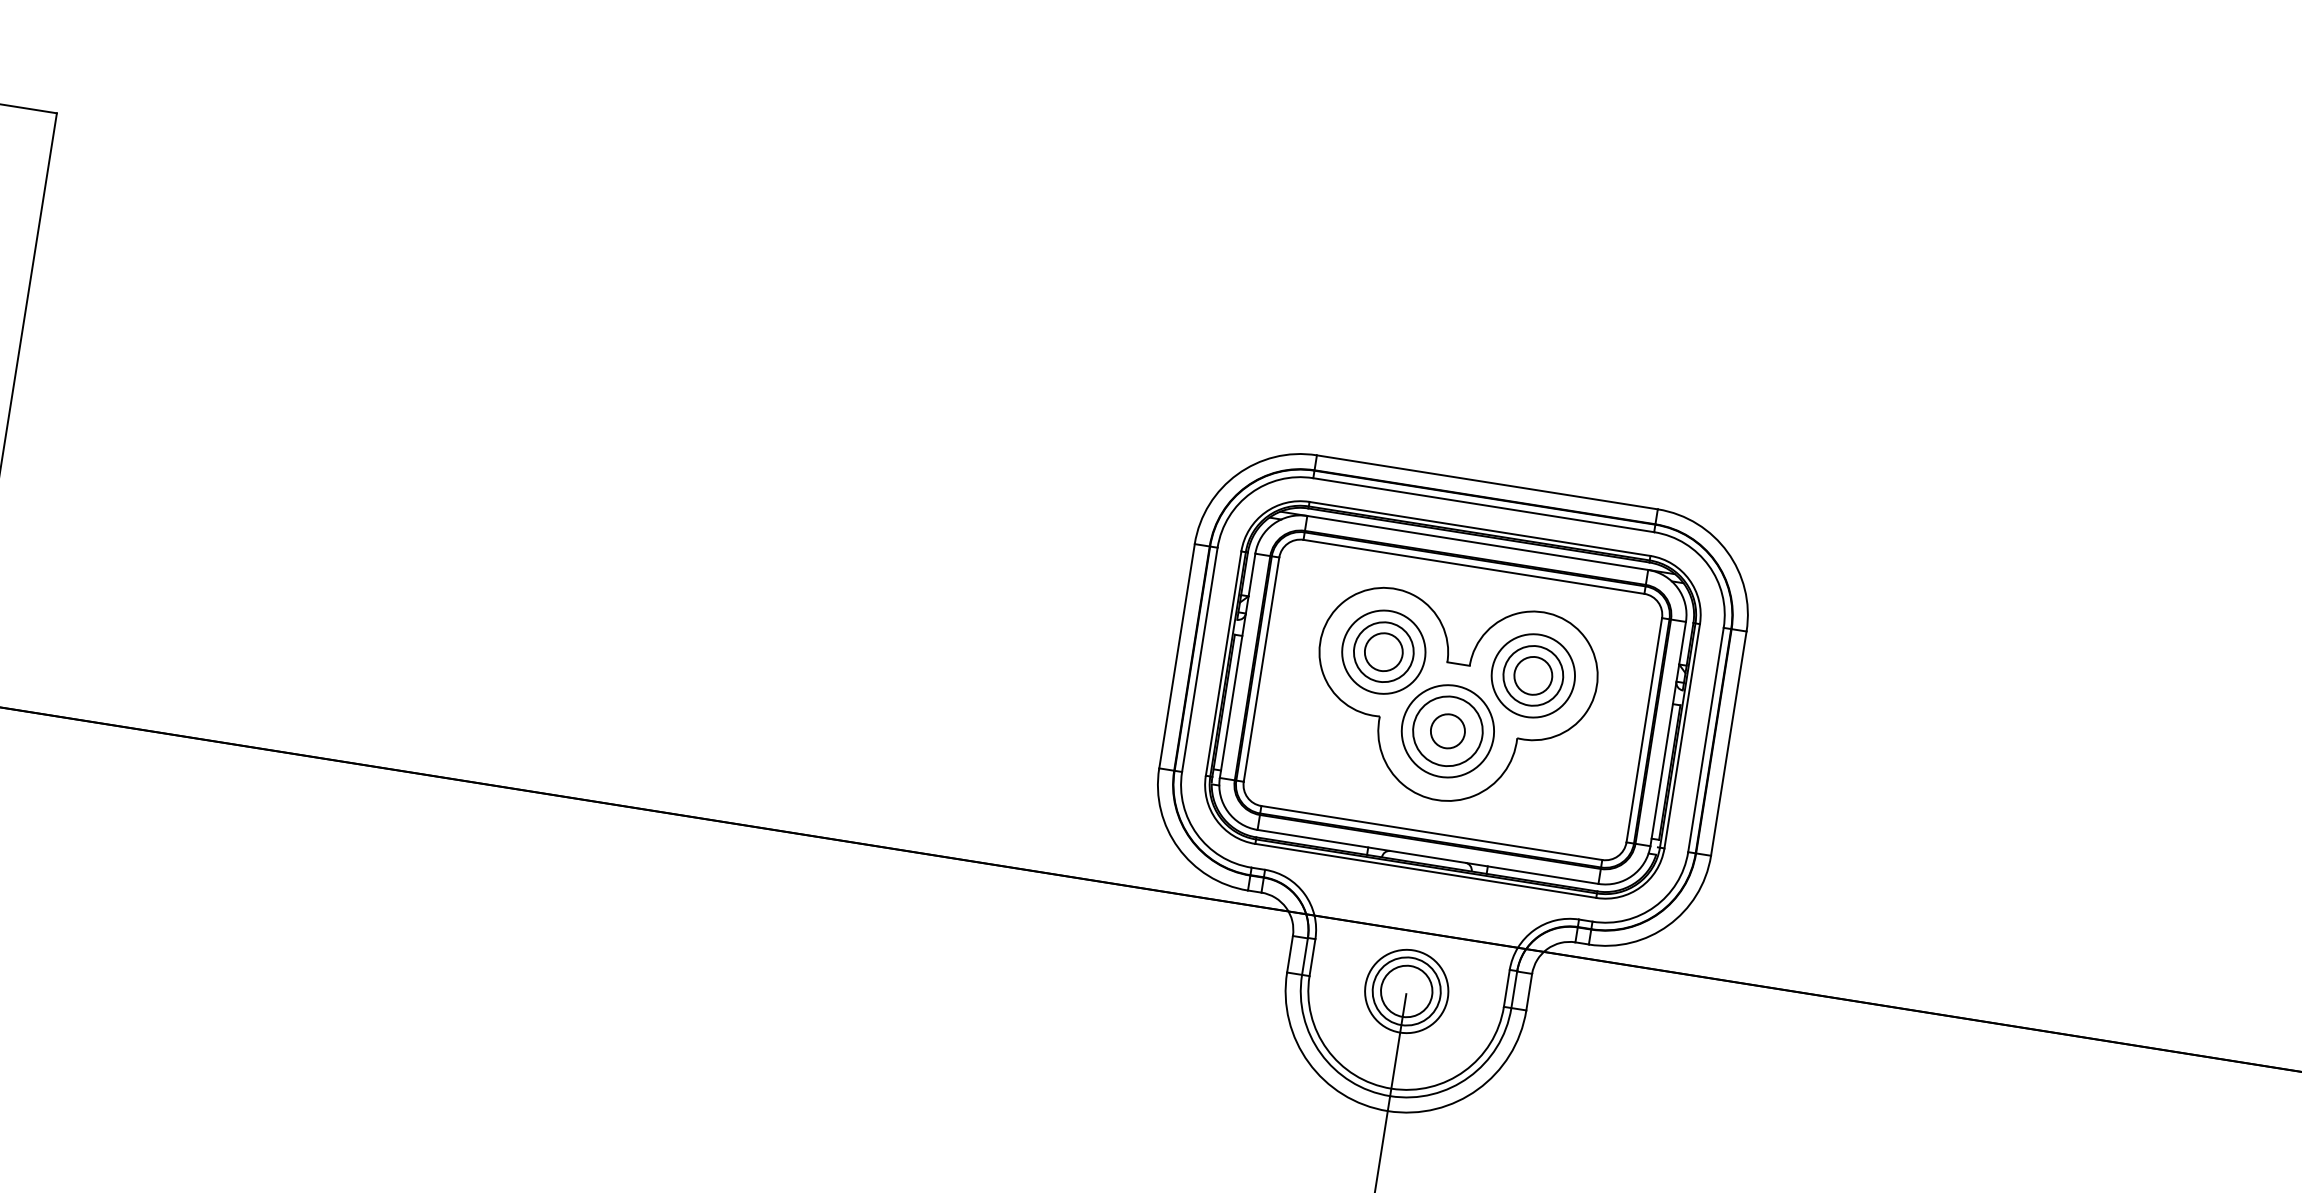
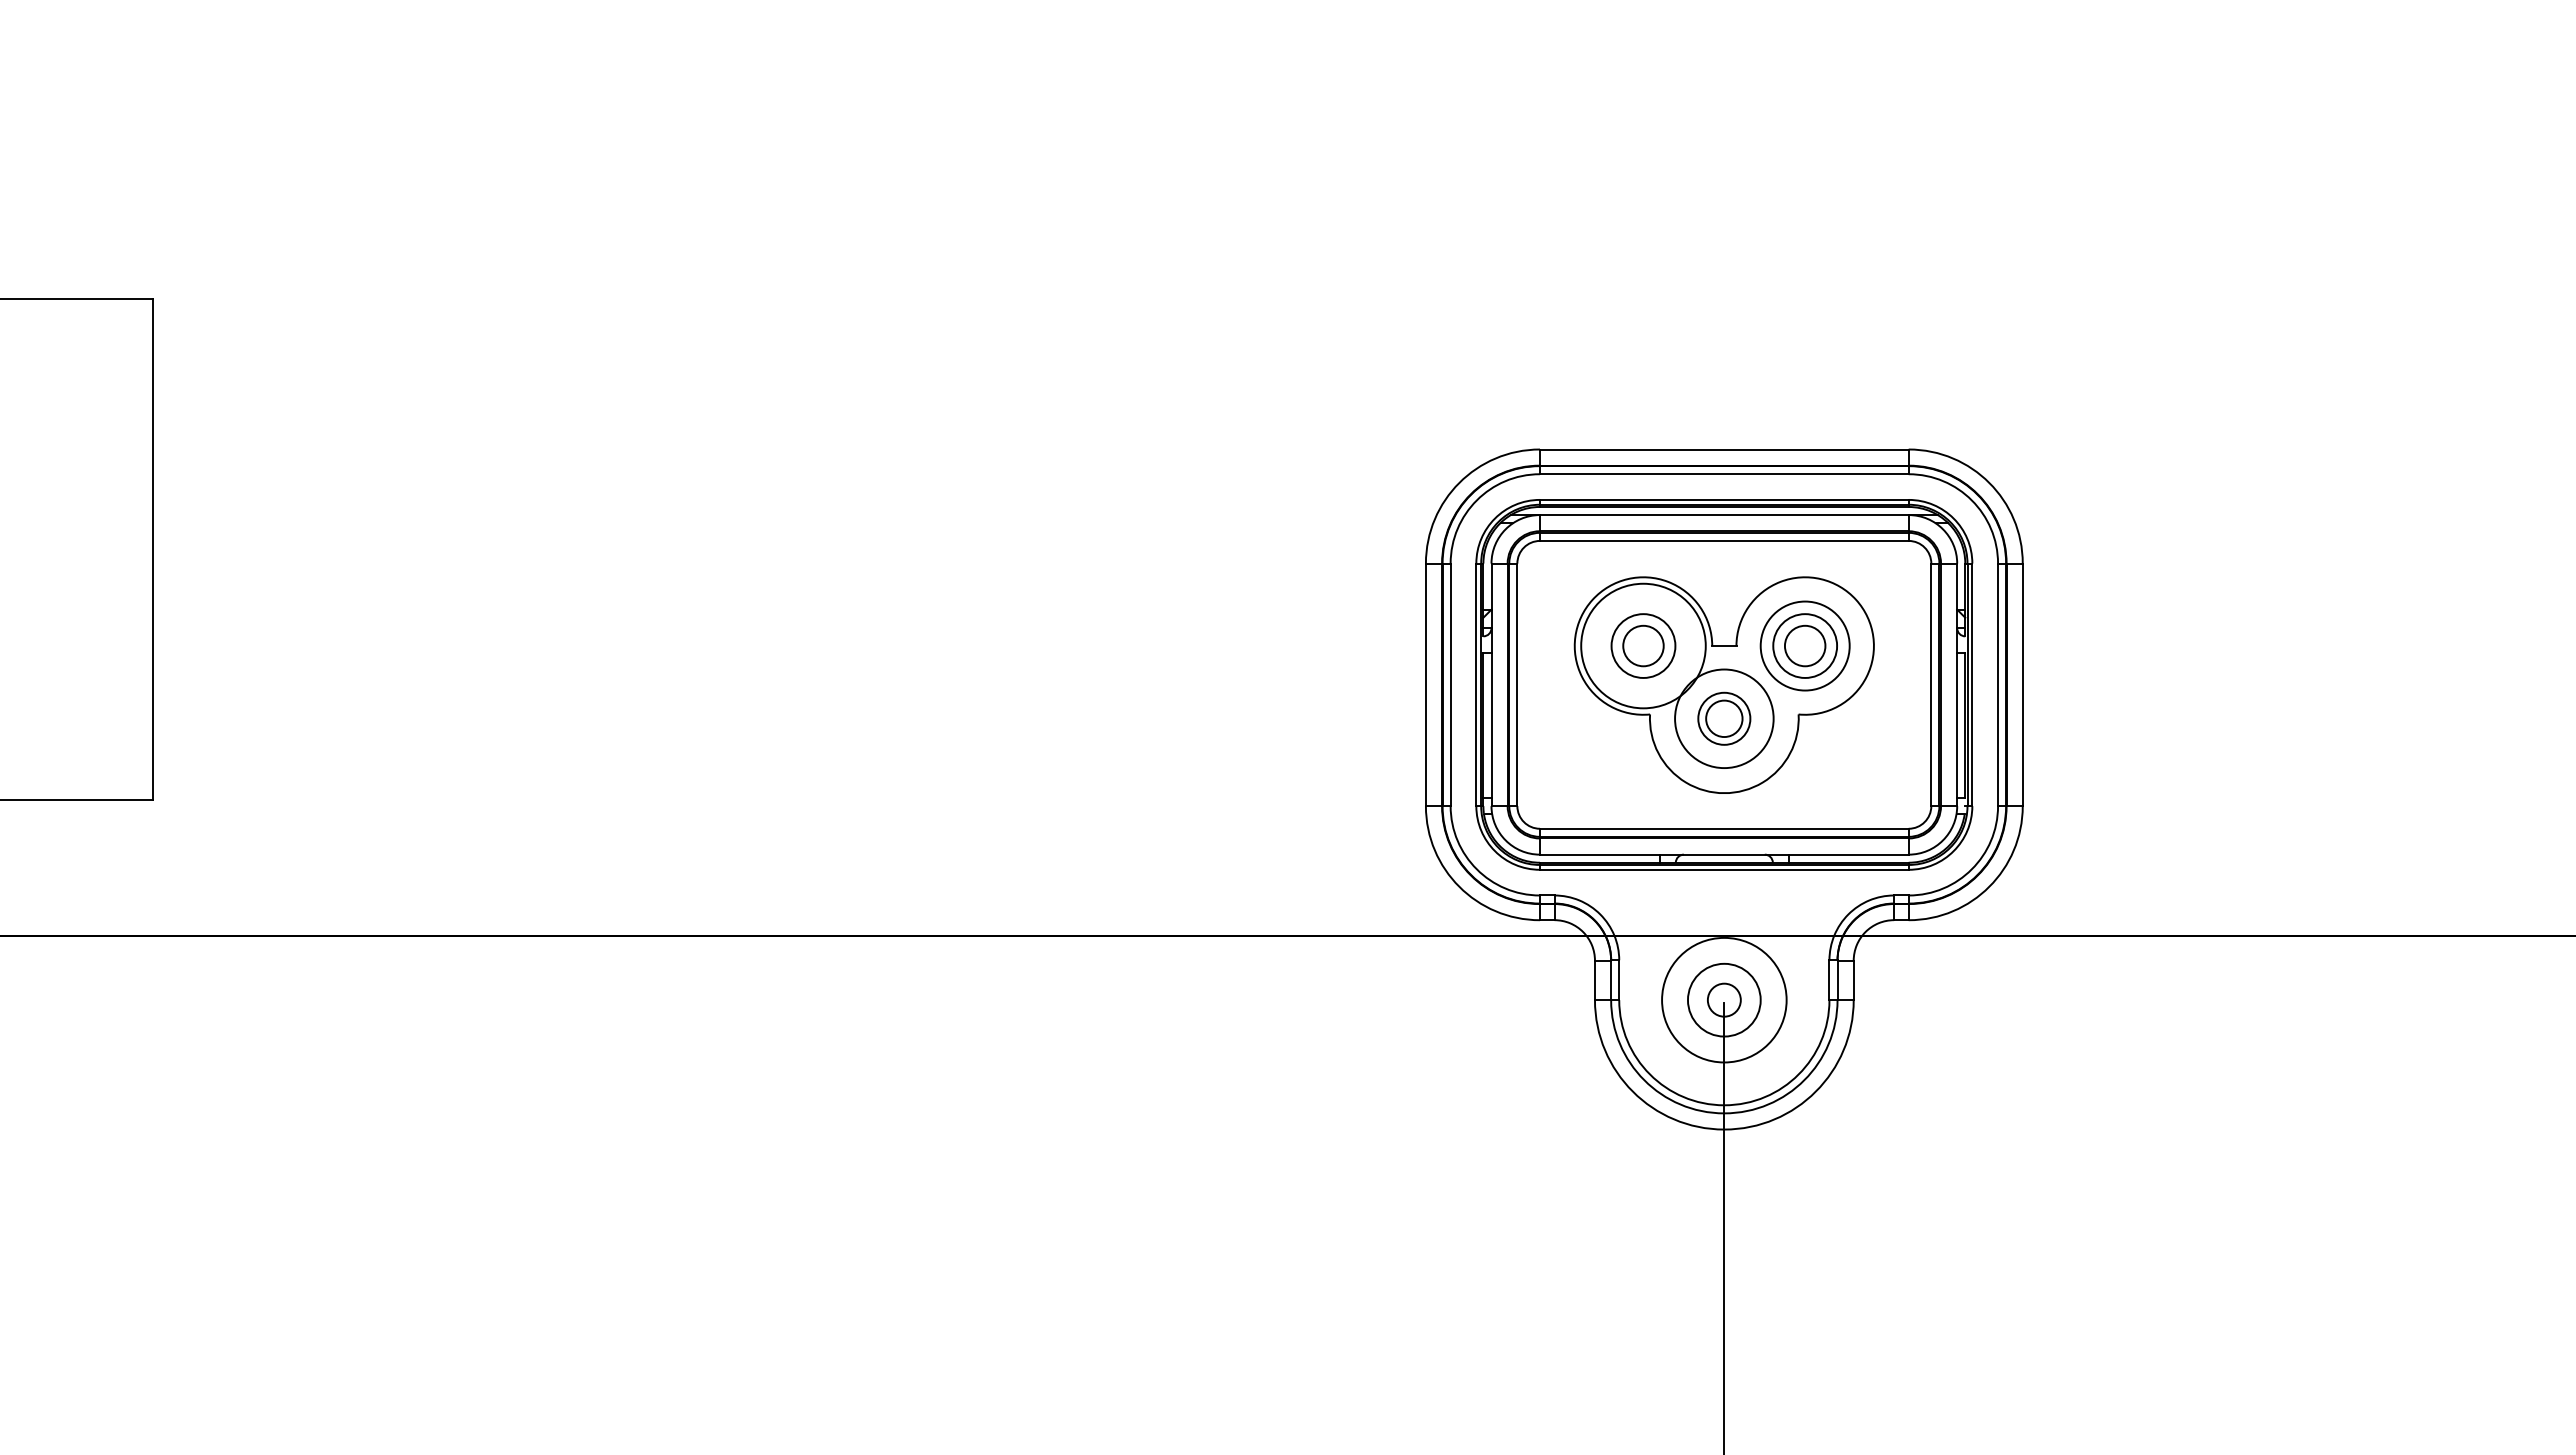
circle: (1383, 651) -> (1643, 645), size x1.4
circle: (1448, 731) -> (1724, 718), size x0.7
circle: (1406, 990) -> (1723, 999), size x0.6
circle: (1406, 990) -> (1723, 999), size x1.4

